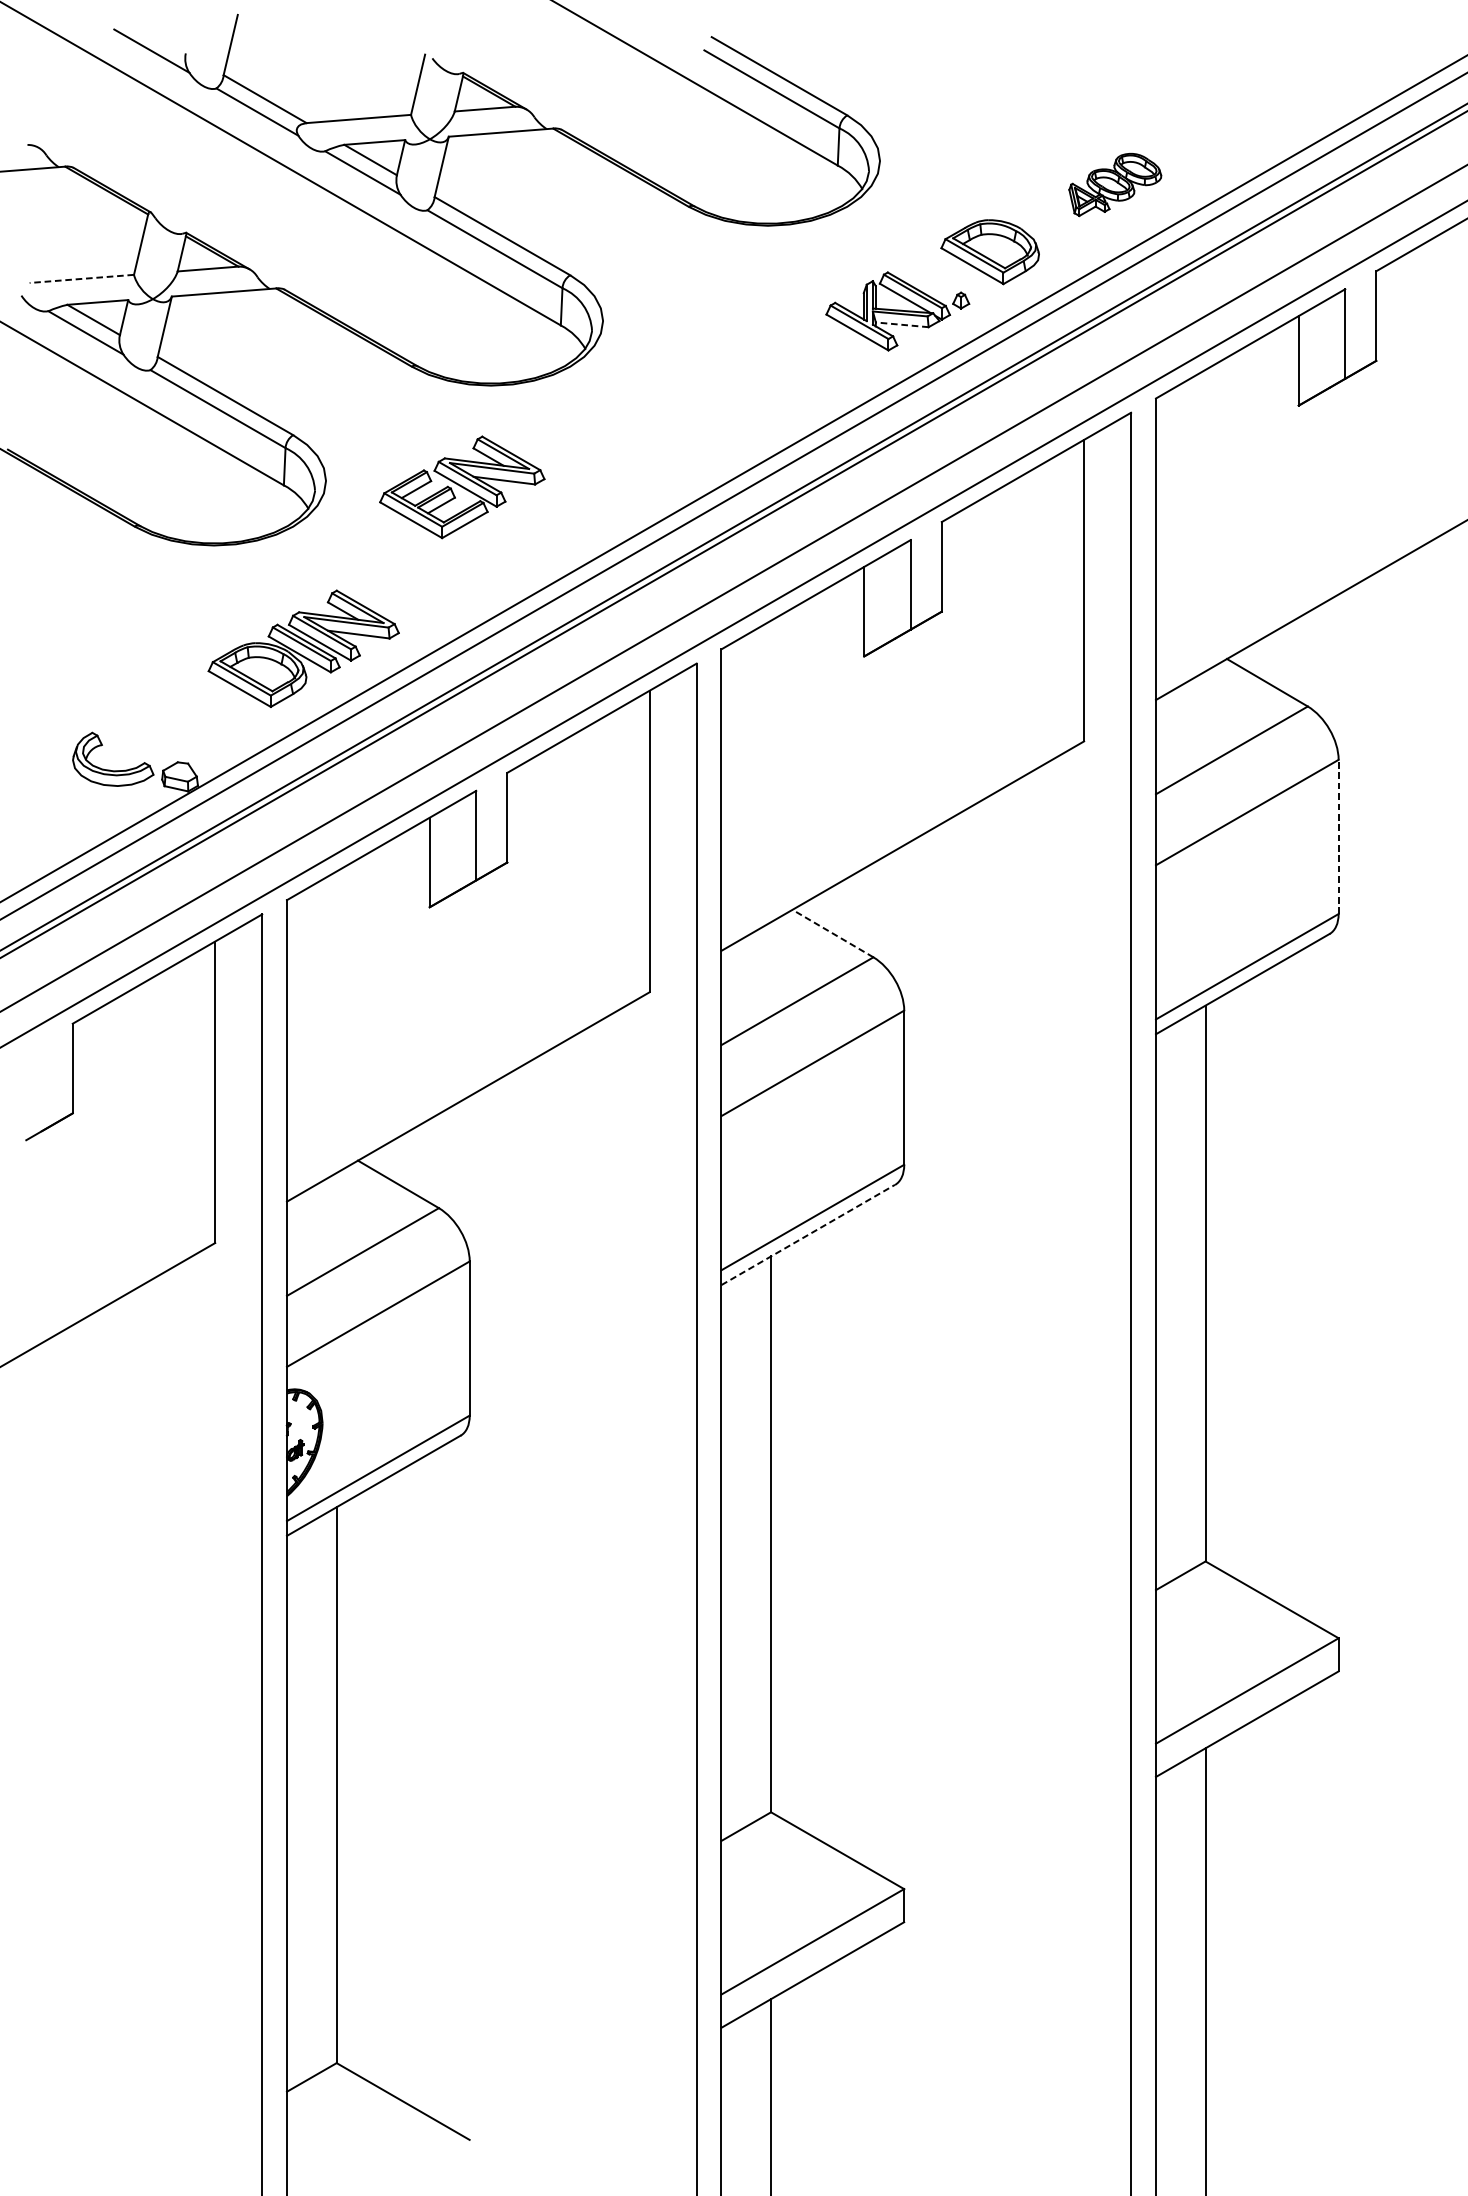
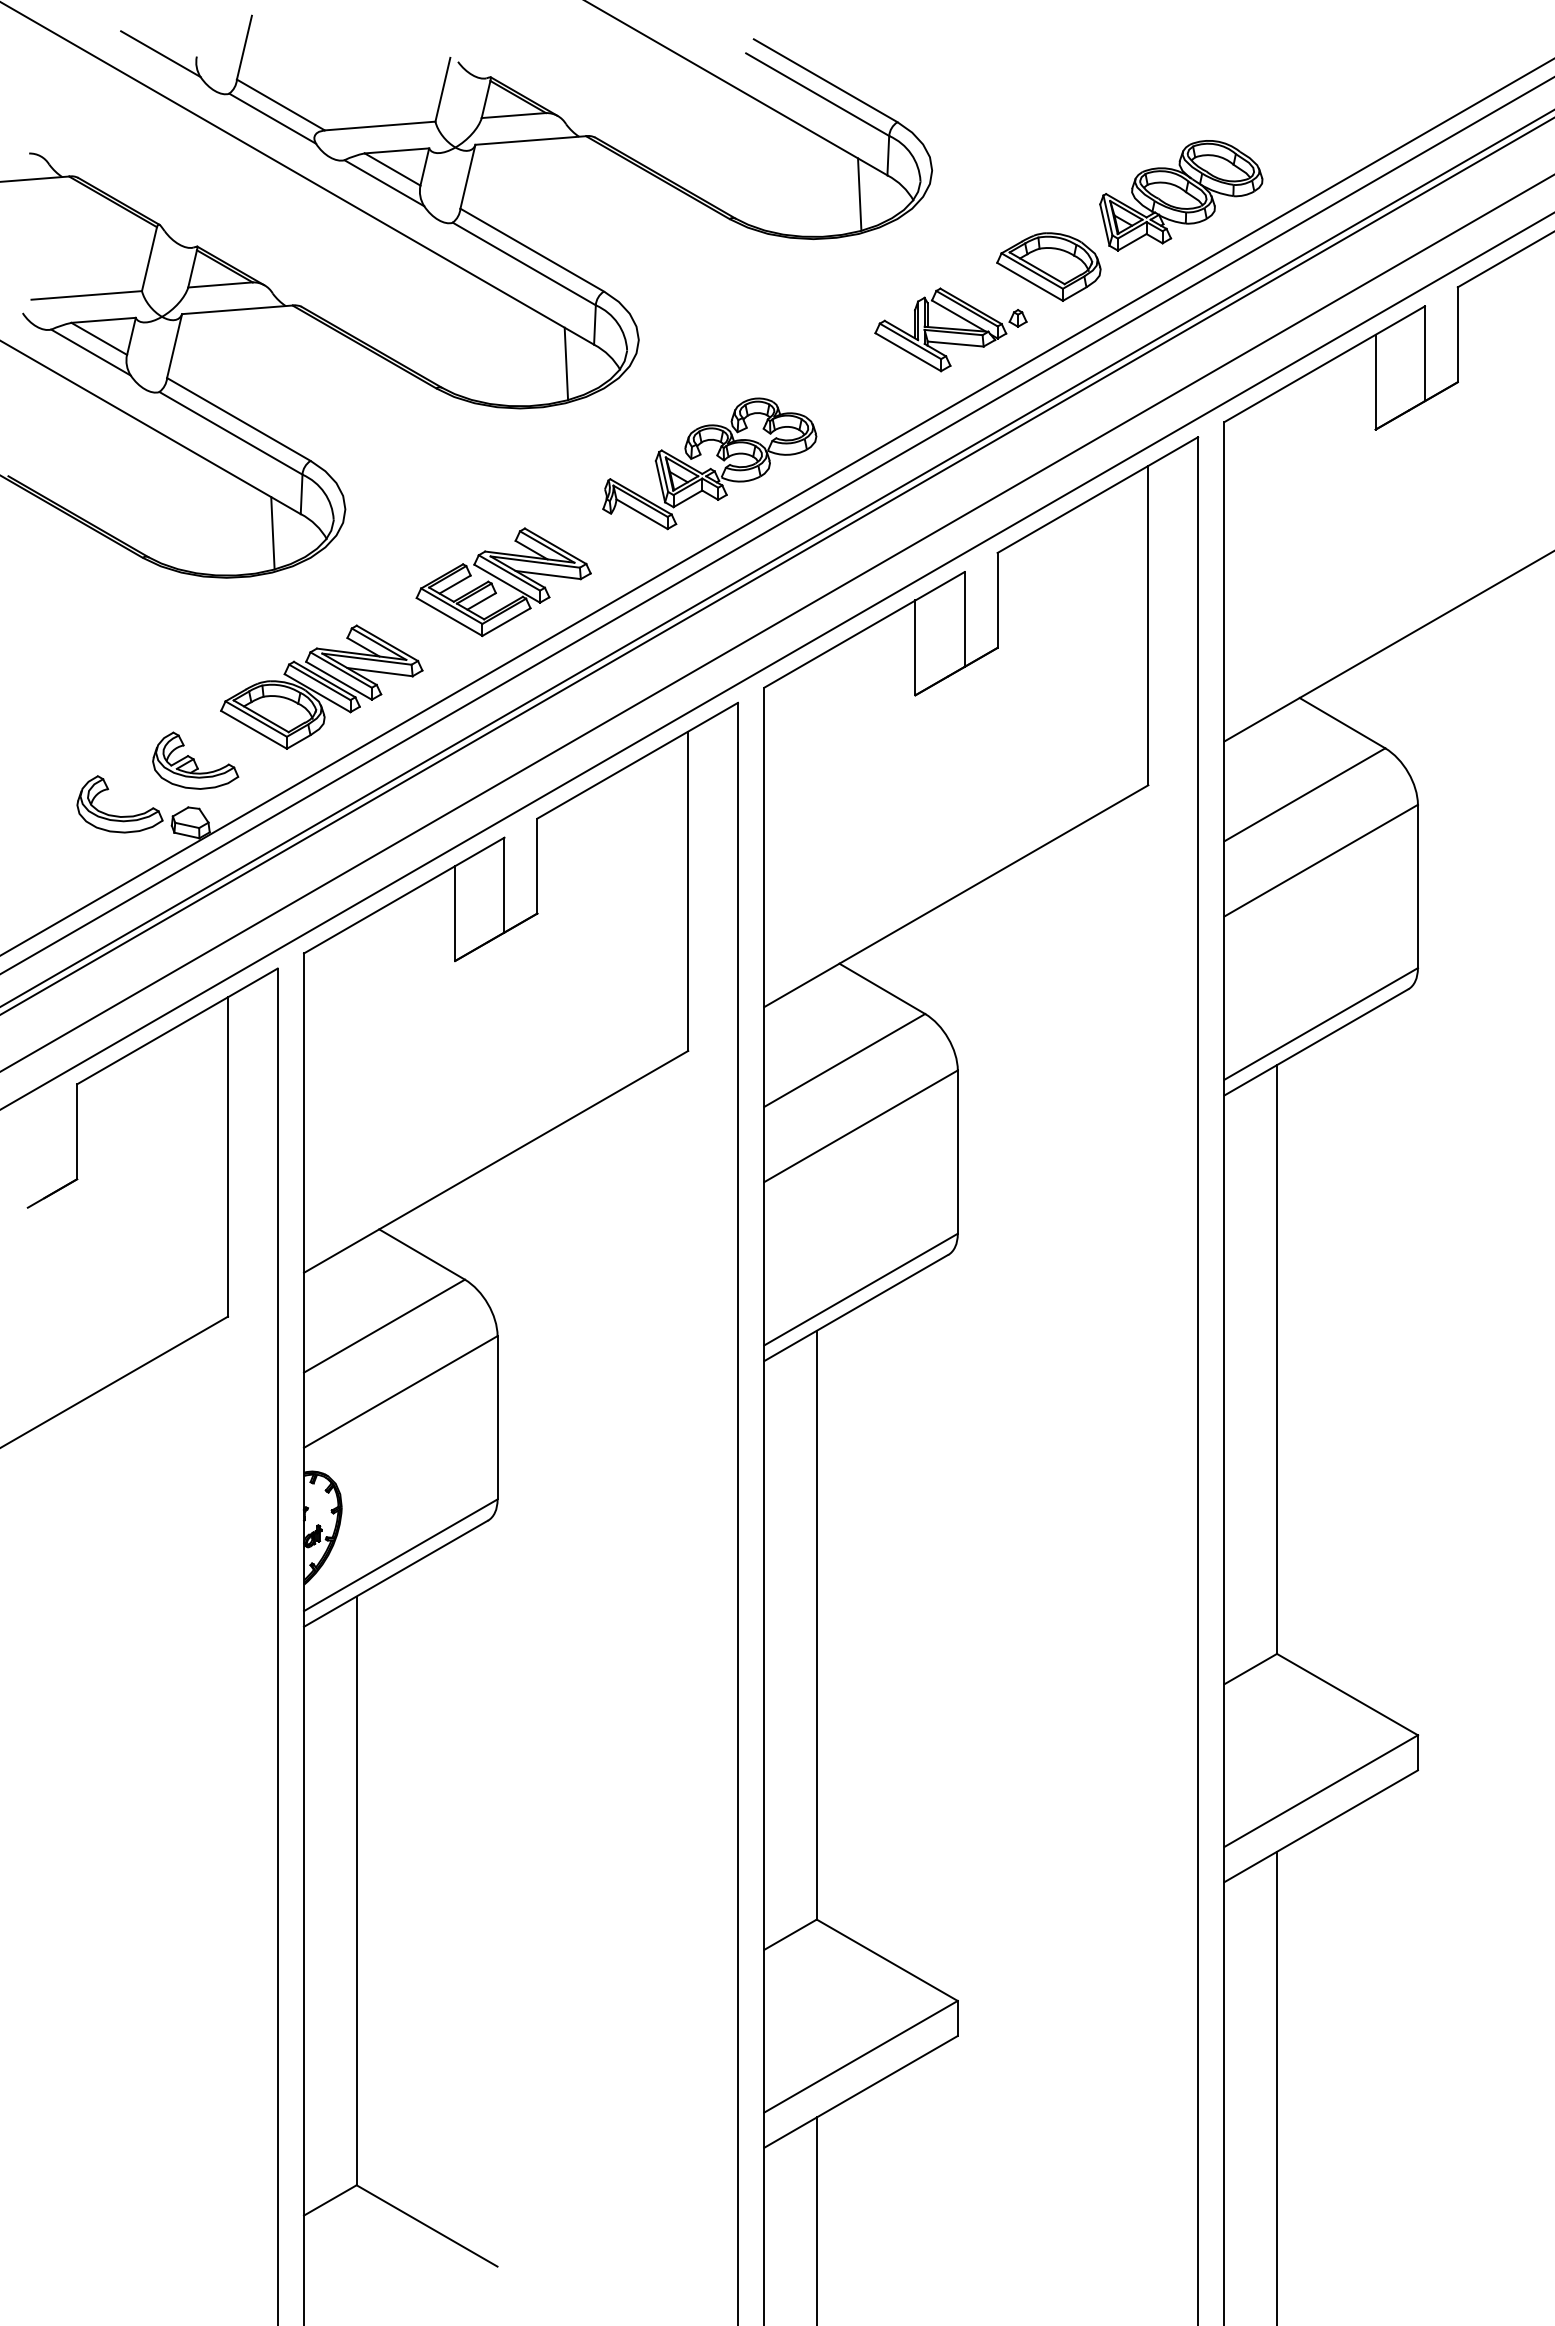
line: (811, 183) -> (859, 194), added
part: (1115, 184) -> (1181, 195), size x1.67
line: (81, 278) -> (86, 295), dashed -> solid
line: (902, 325) -> (955, 344), dashed -> solid
line: (534, 343) -> (566, 363), added
part: (669, 437) -> (709, 463), added
part: (462, 487) -> (503, 582), moved
line: (257, 503) -> (272, 533), added
part: (184, 717) -> (195, 760), added
line: (1338, 836) -> (1417, 886), dashed -> solid
line: (833, 933) -> (882, 988), dashed -> solid
line: (808, 1234) -> (856, 1307), dashed -> solid

